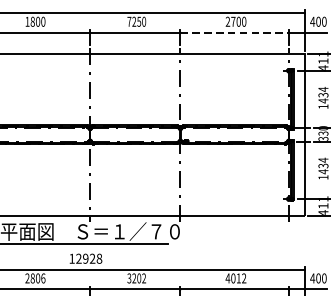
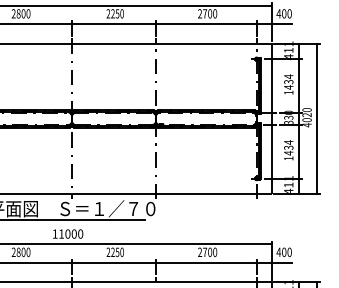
text: (27, 21) -> (13, 13), 1800 -> 2800
text: (129, 21) -> (108, 13), 7250 -> 2250
line: (234, 33) -> (206, 24), dashed -> solid
text: (89, 258) -> (71, 233), 12928 -> 11000
text: (43, 277) -> (28, 251), 2806 -> 2800
text: (135, 278) -> (114, 252), 3202 -> 2250
text: (235, 278) -> (207, 252), 4012 -> 2700

